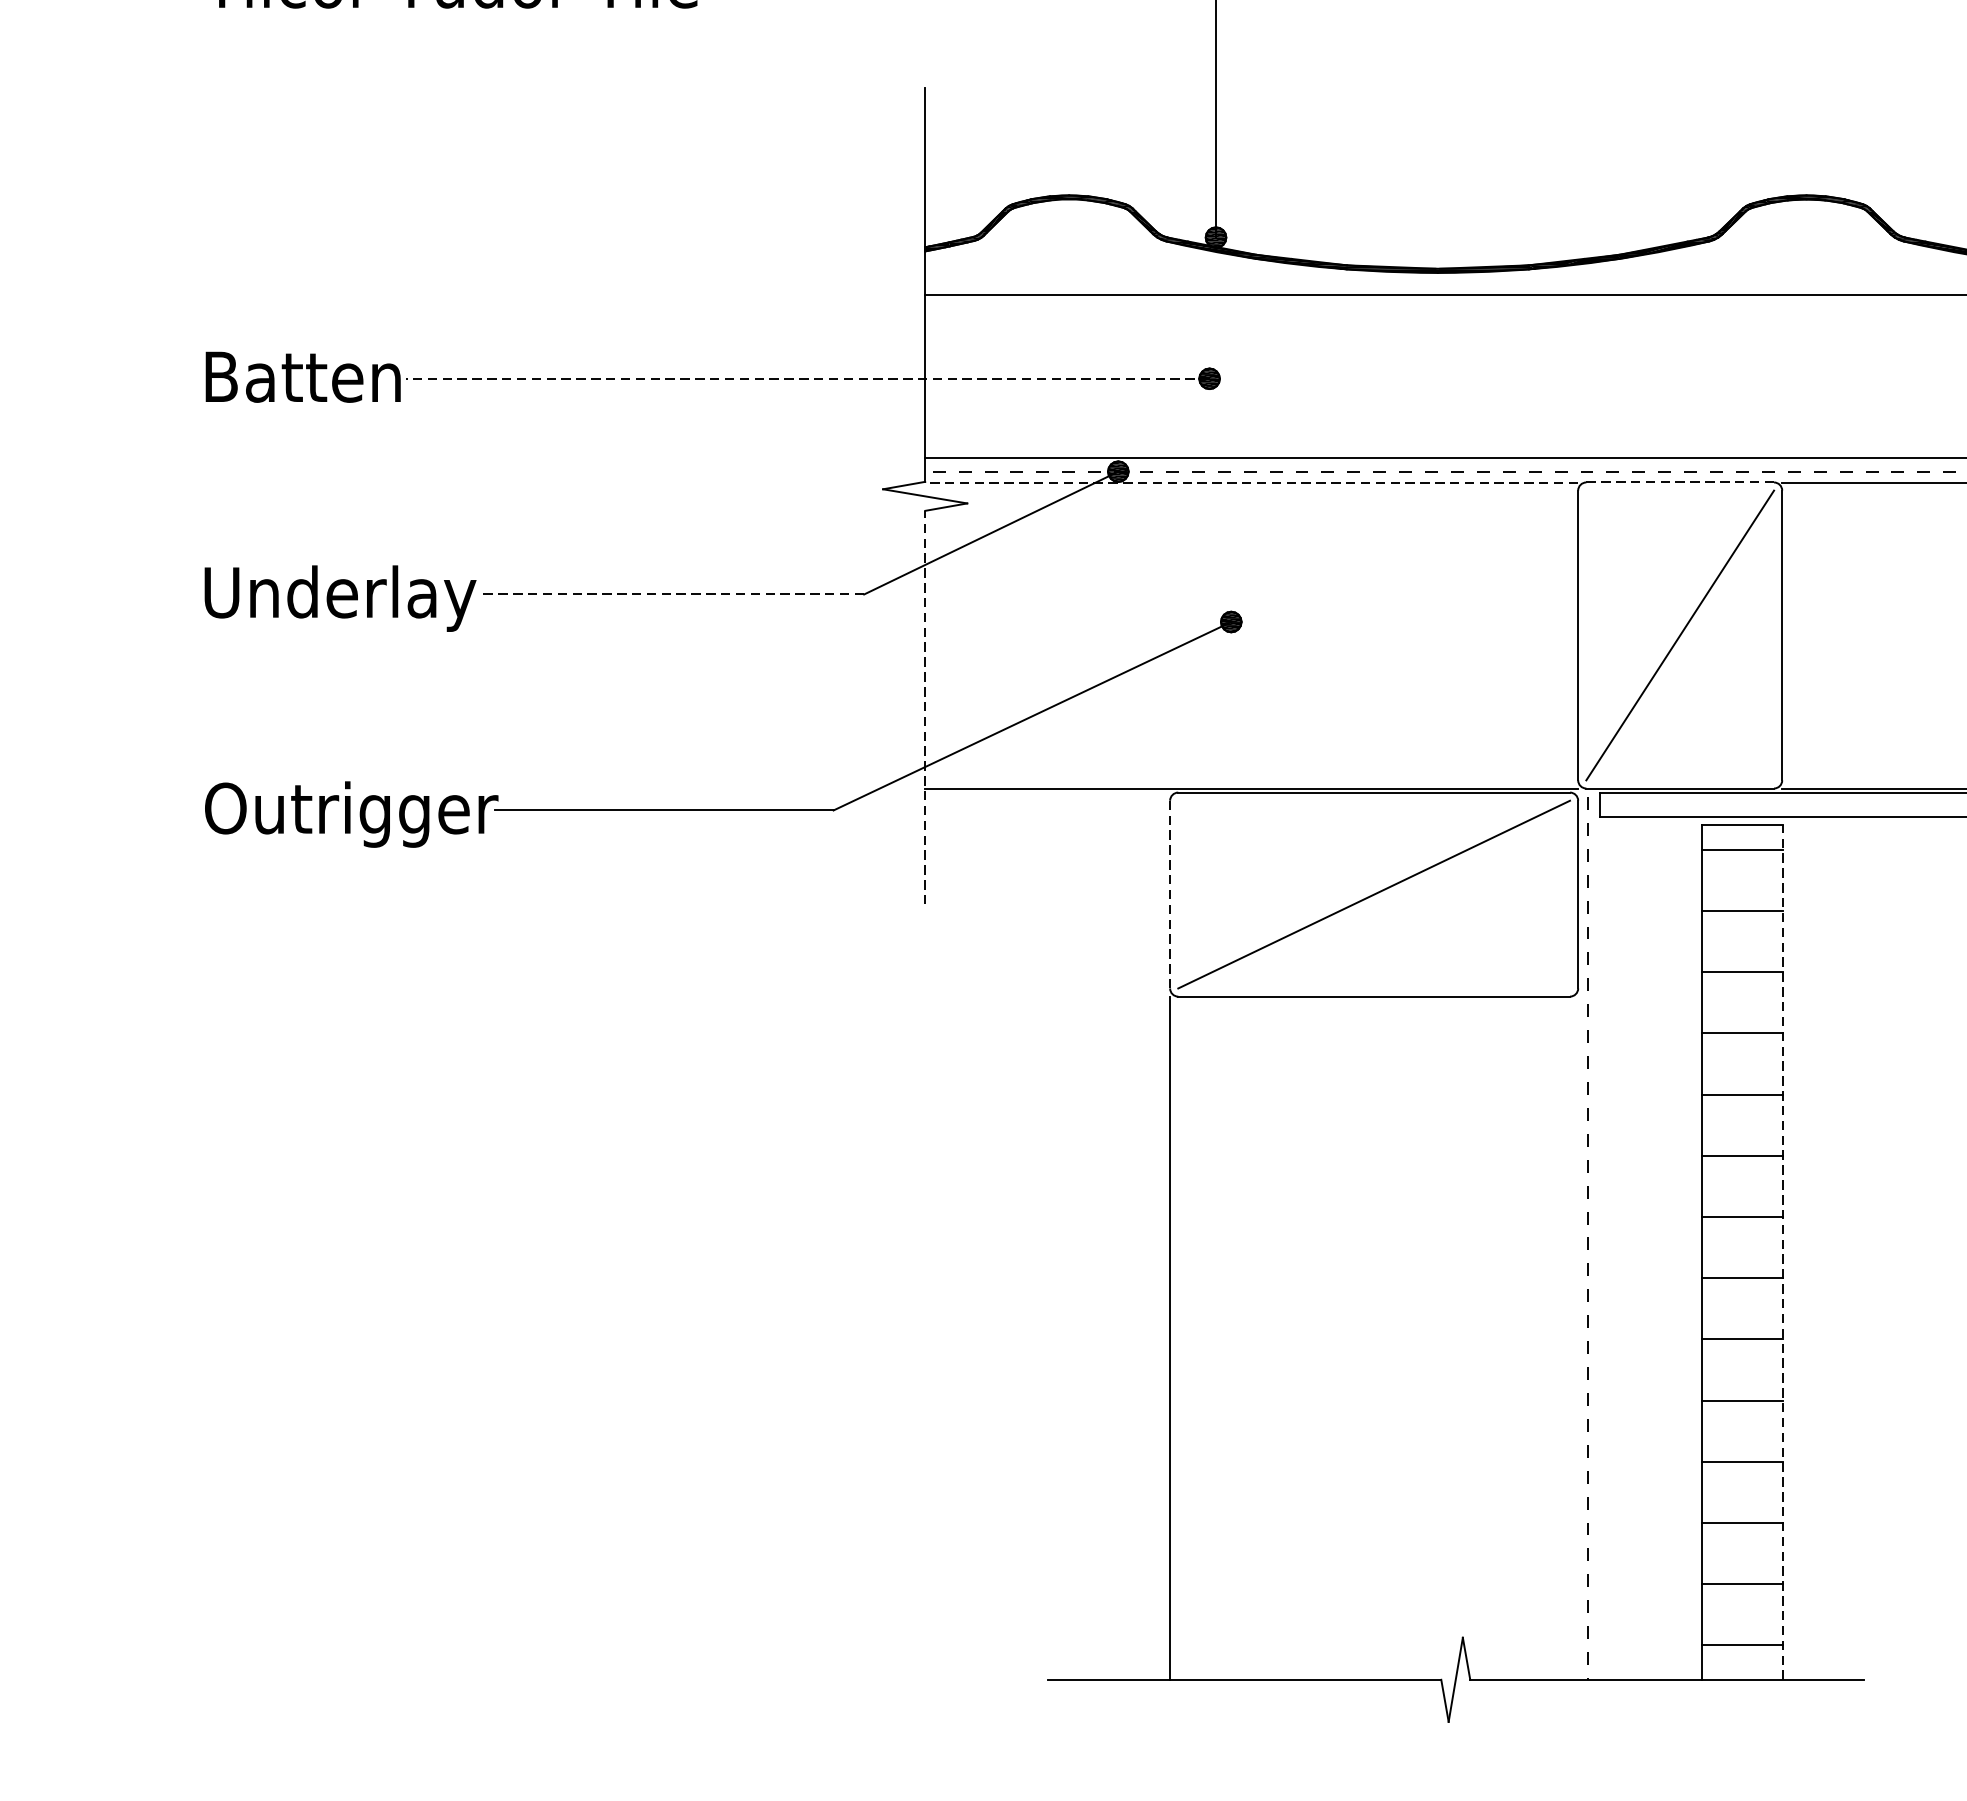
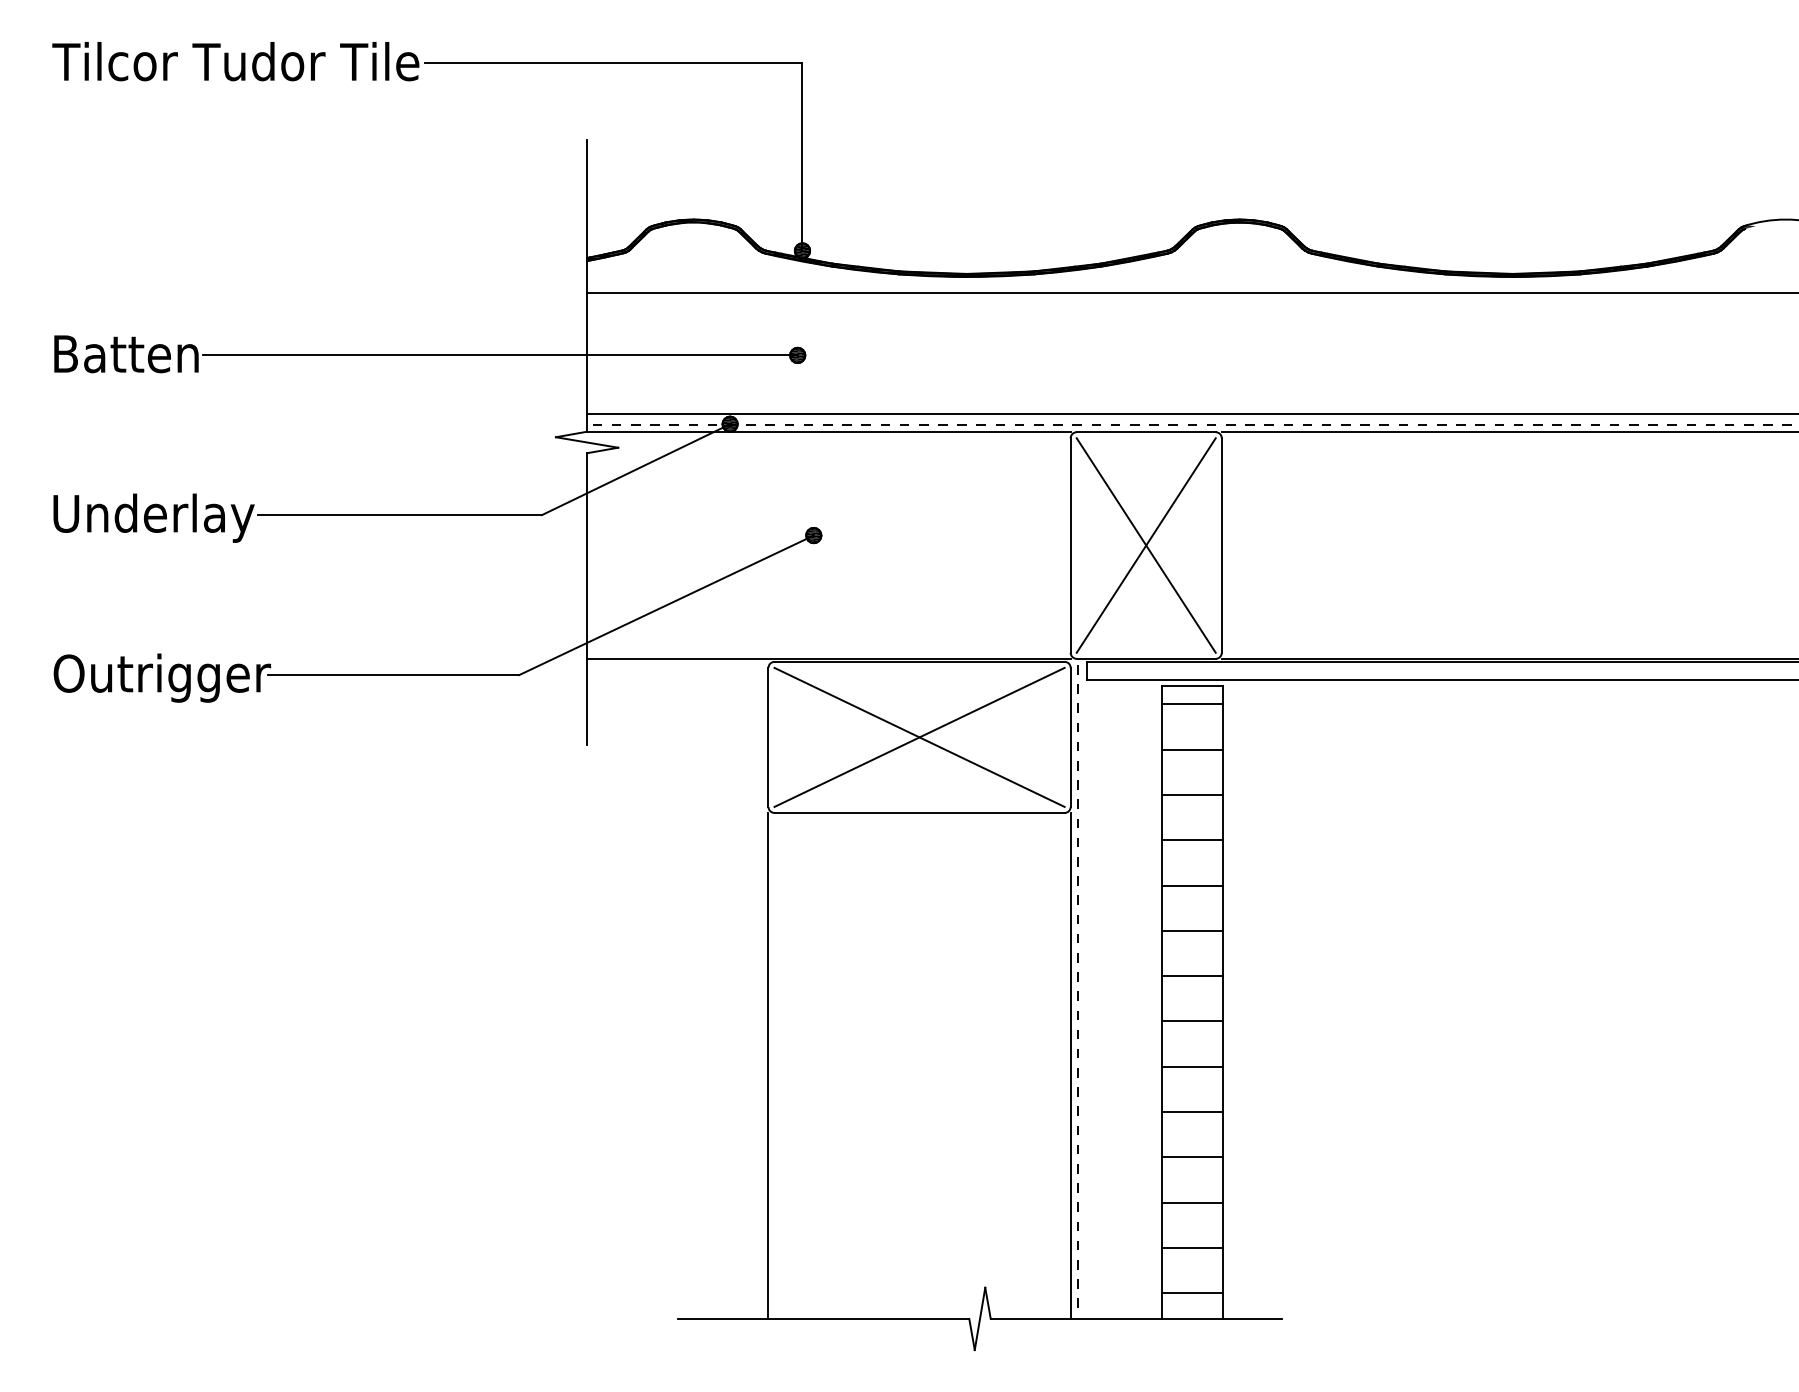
line: (806, 378) -> (499, 355), dashed -> solid
line: (1251, 482) -> (828, 432), dashed -> solid
line: (1680, 482) -> (1146, 432), dashed -> solid
line: (673, 594) -> (400, 515), dashed -> solid
line: (1679, 635) -> (1145, 545), added
line: (925, 707) -> (587, 598), dashed -> solid
line: (1374, 893) -> (919, 736), added
line: (1170, 894) -> (768, 737), dashed -> solid
line: (1783, 1251) -> (1222, 1001), dashed -> solid
line: (1577, 1337) -> (1070, 1065), added

